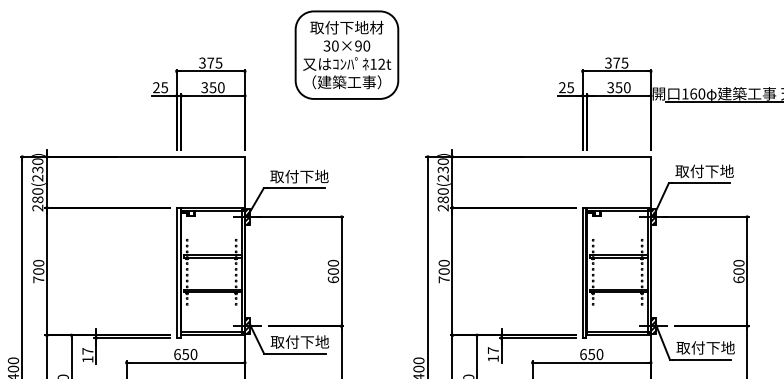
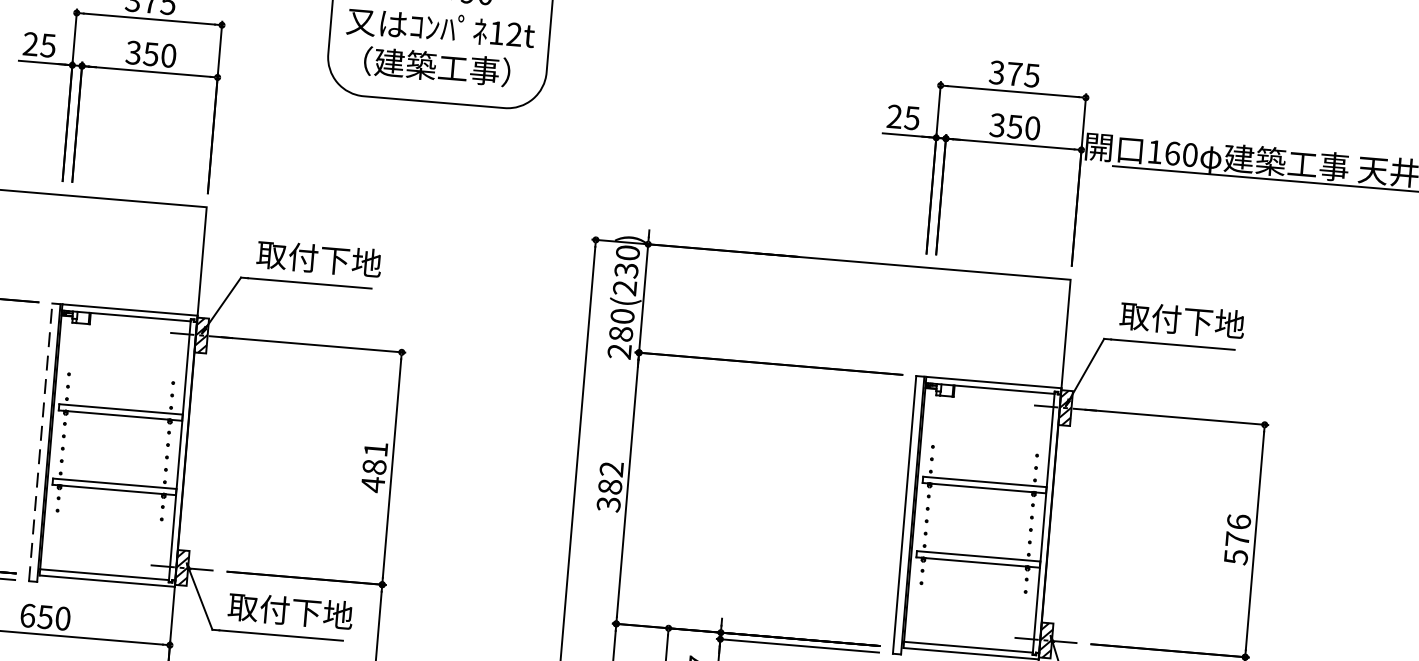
text: (333, 271) -> (374, 466), 600 -> 481
text: (443, 271) -> (608, 486), 700 -> 382
text: (738, 271) -> (1236, 539), 600 -> 576
line: (176, 272) -> (40, 441), solid -> dashed

